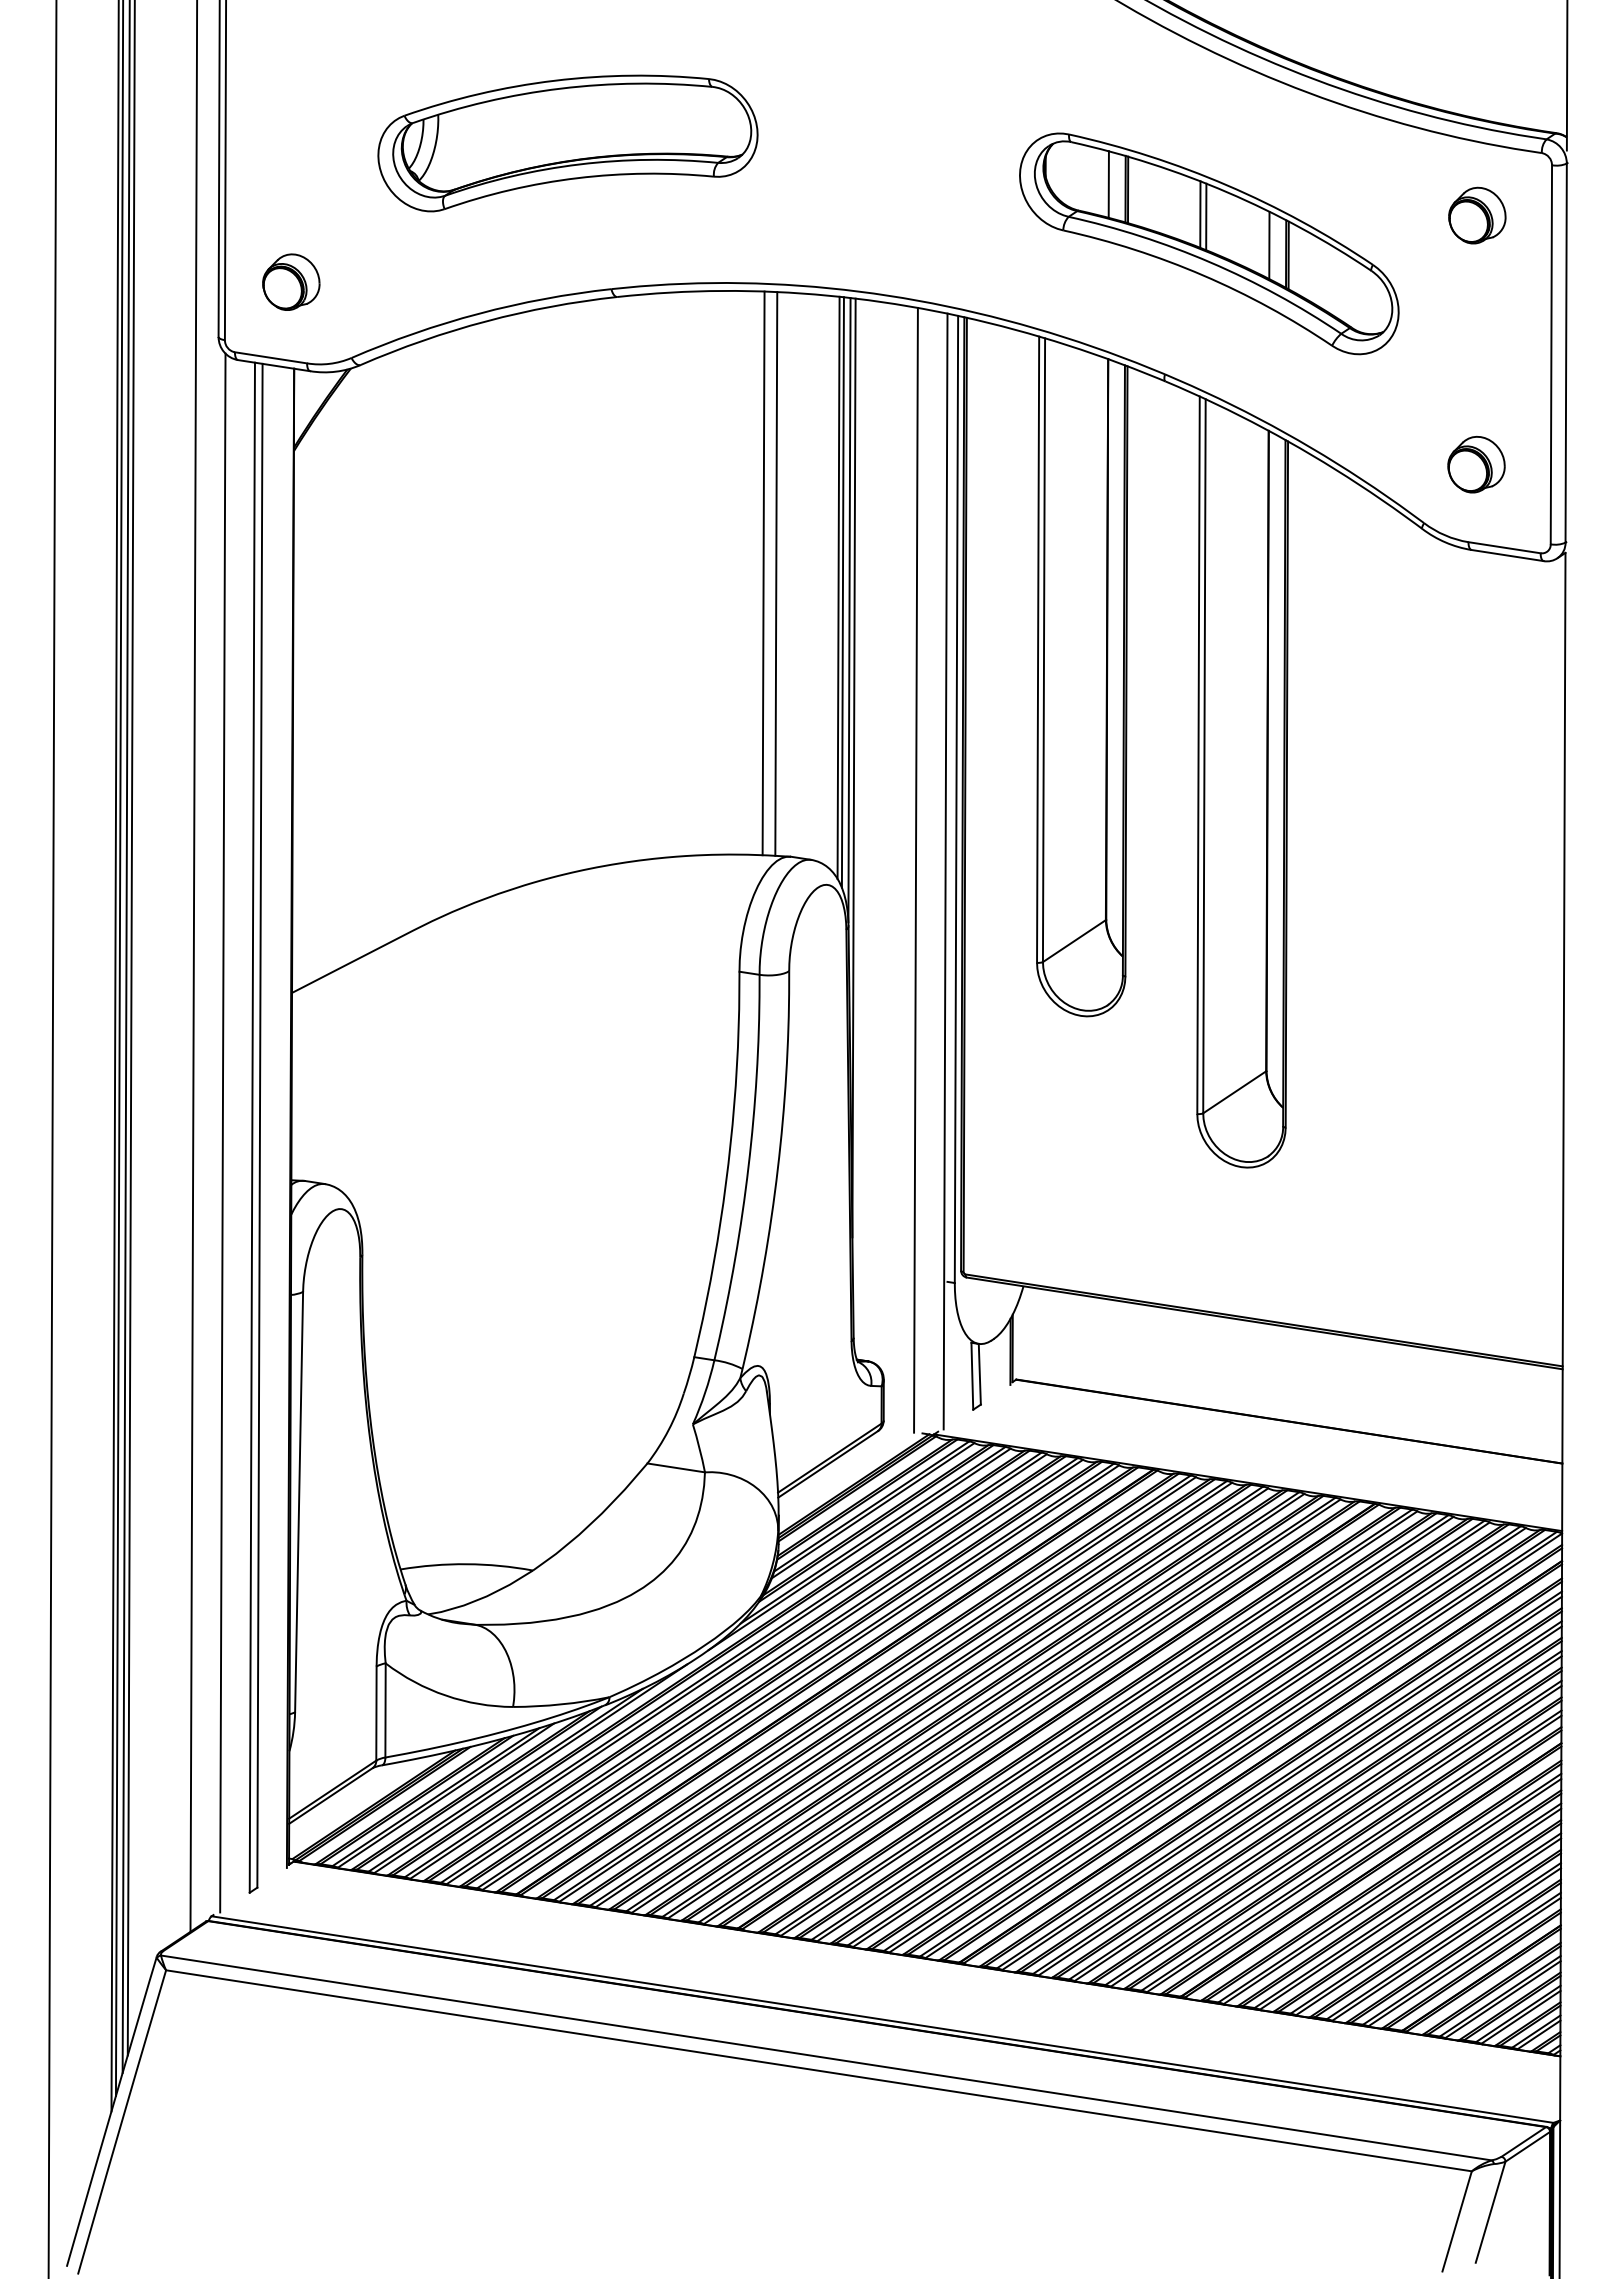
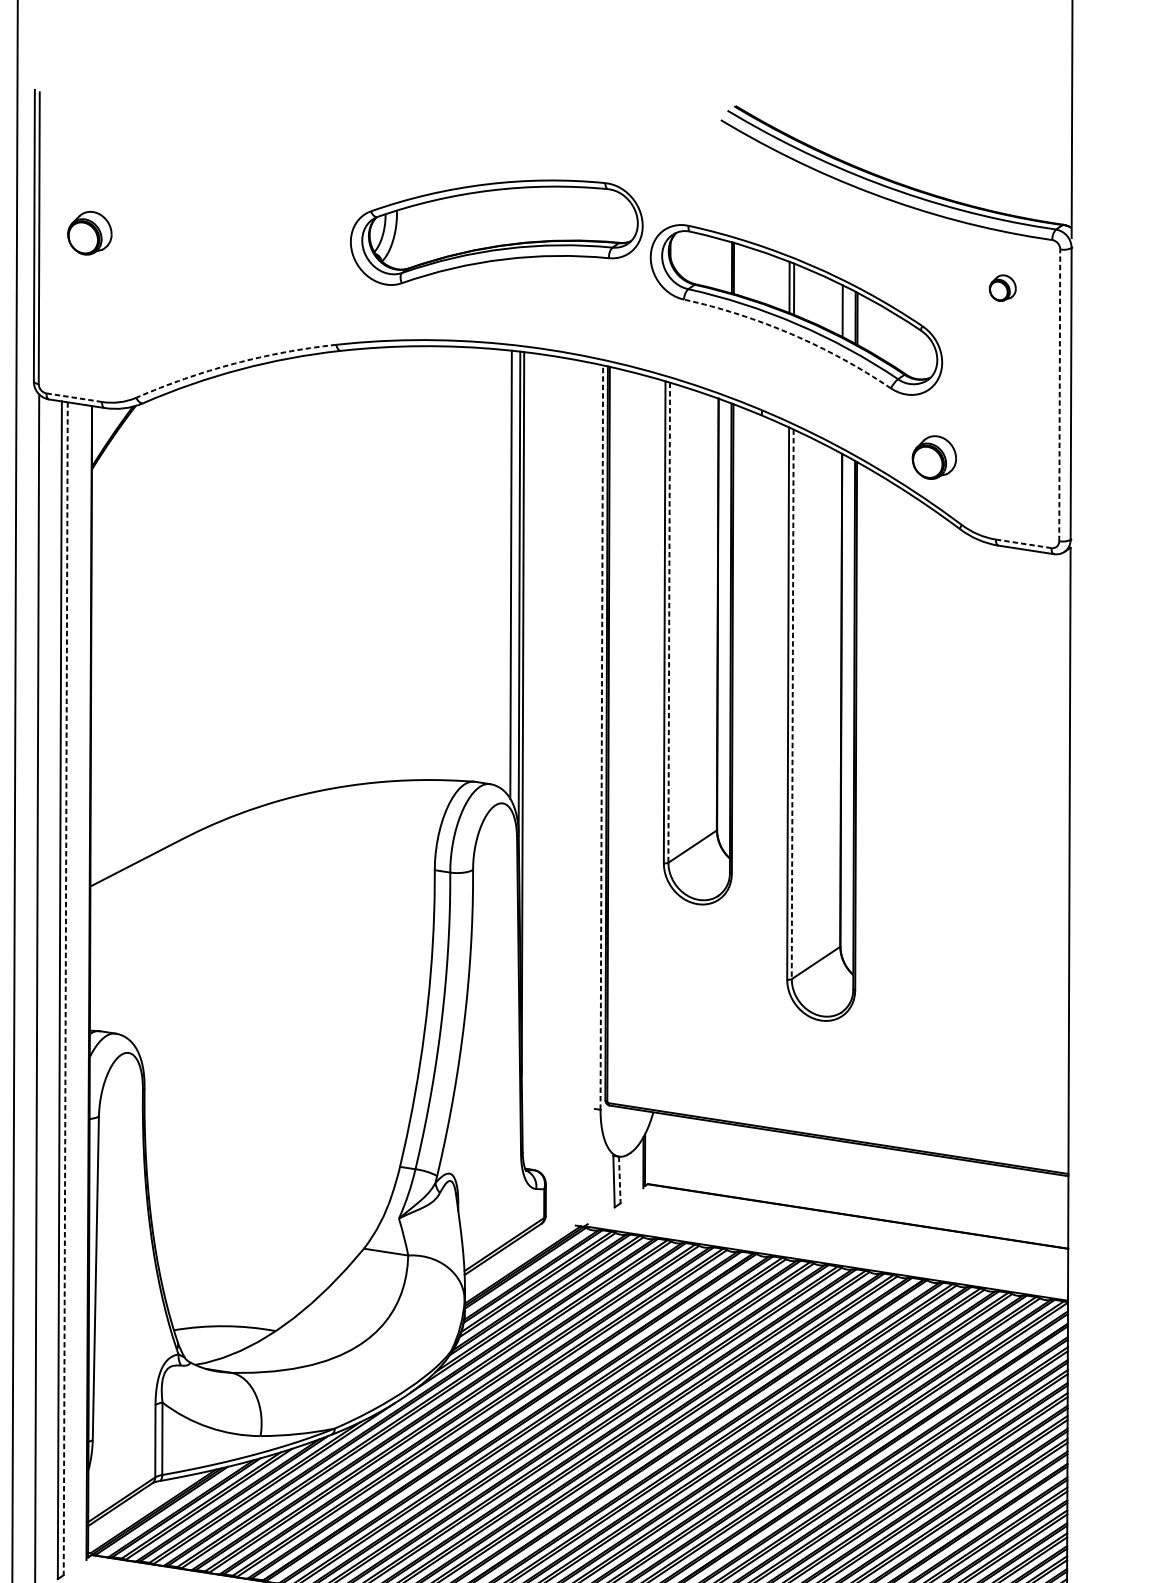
part: (567, 143) -> (496, 232), moved
line: (1108, 184) -> (718, 264), removed
part: (1477, 215) -> (1002, 288), size x0.6
arc: (1203, 275) -> (791, 334), solid -> dashed
part: (291, 281) -> (90, 232), moved
arc: (478, 313) -> (233, 363), solid -> dashed
line: (1551, 354) -> (1059, 395), solid -> dashed
line: (271, 357) -> (74, 397), solid -> dashed
part: (1476, 464) -> (934, 457), moved
line: (1505, 547) -> (1024, 543), solid -> dashed
line: (763, 573) -> (453, 563), removed
line: (776, 573) -> (463, 563), removed
line: (842, 592) -> (514, 578), removed
line: (1044, 650) -> (669, 622), solid -> dashed
line: (1204, 756) -> (792, 704), solid -> dashed
line: (956, 799) -> (601, 737), solid -> dashed
line: (915, 869) -> (570, 791), removed
line: (945, 871) -> (593, 793), removed
line: (259, 1125) -> (65, 988), solid -> dashed
line: (979, 1374) -> (619, 1180), solid -> dashed

